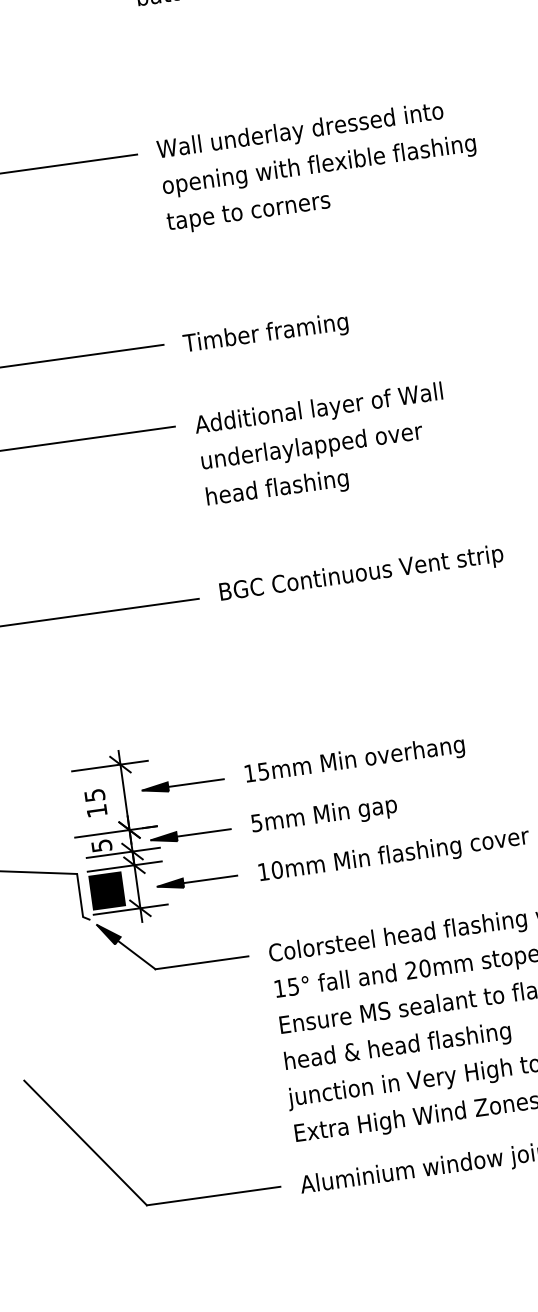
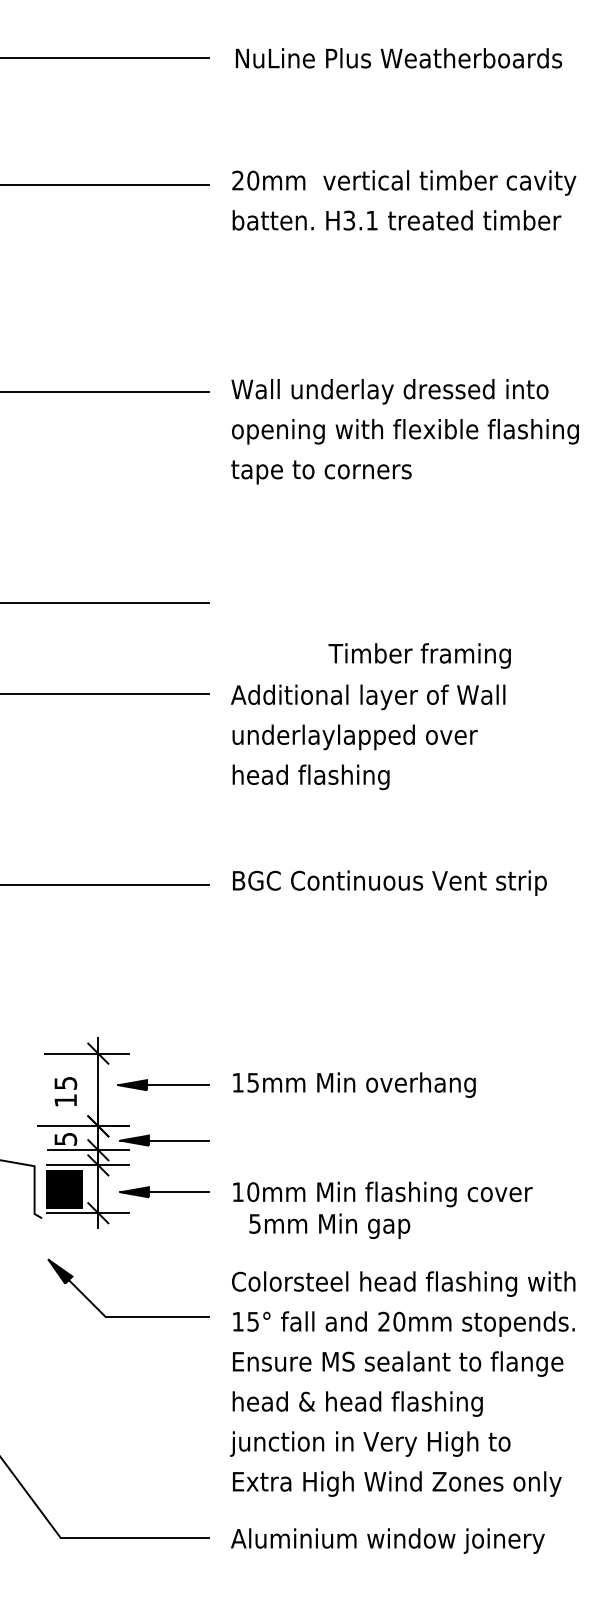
text: (265, 334) -> (419, 655), moved
text: (324, 815) -> (329, 1225), moved
part: (176, 966) -> (128, 1316), moved

